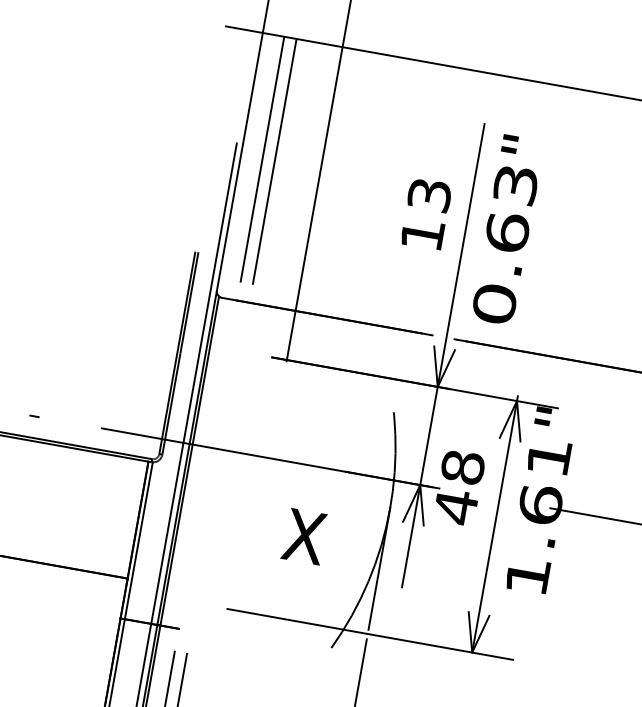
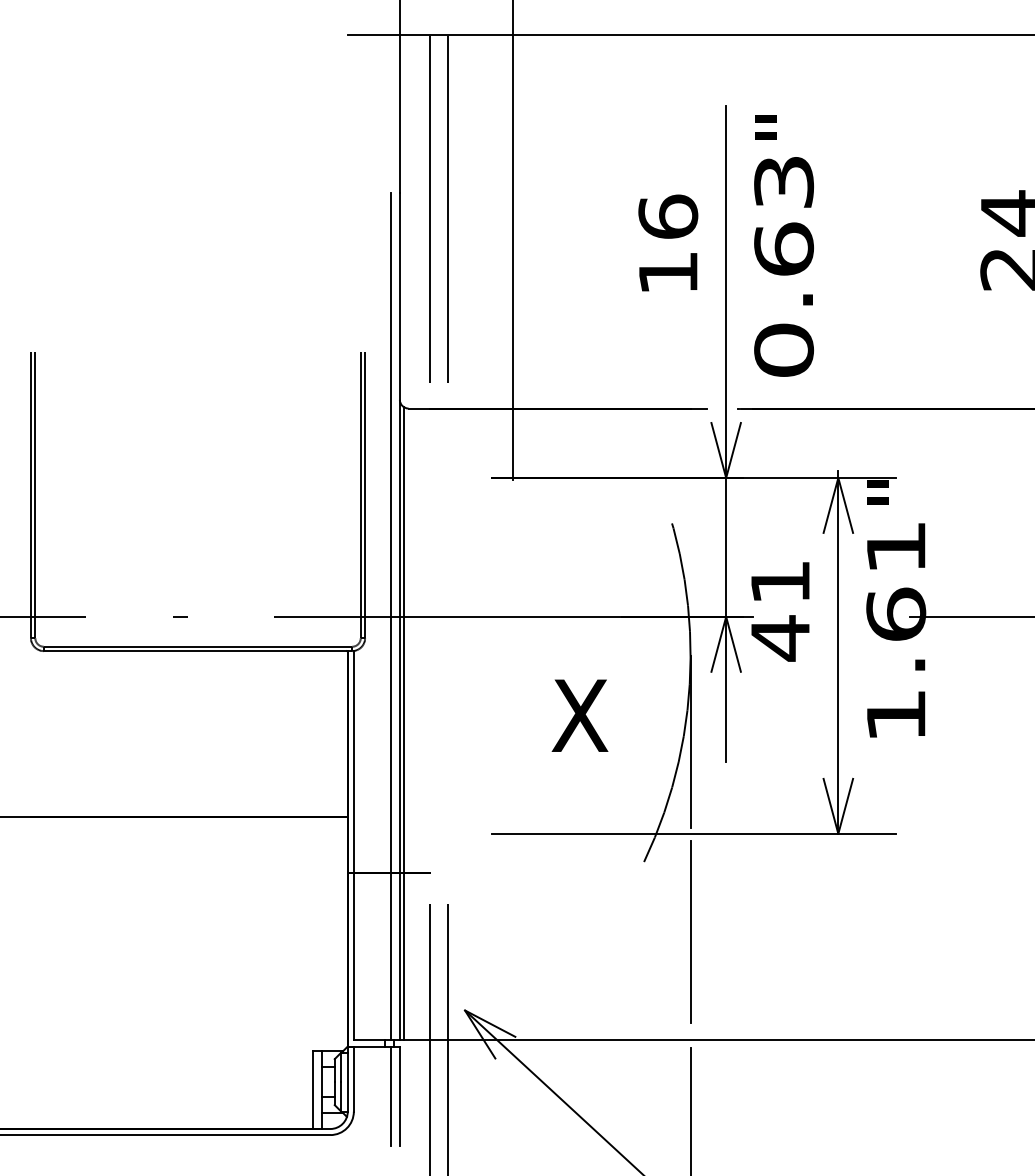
text: (429, 194) -> (668, 216), 13 -> 16
text: (462, 467) -> (780, 582), 48 -> 41

